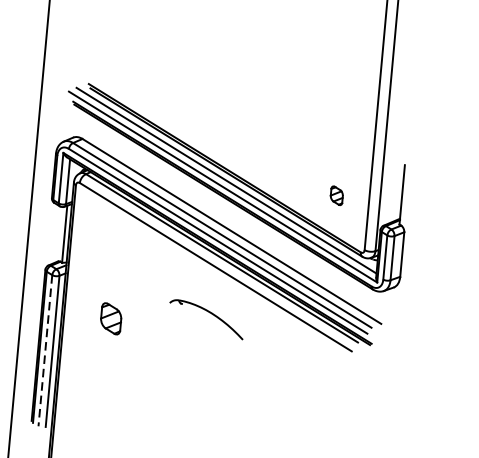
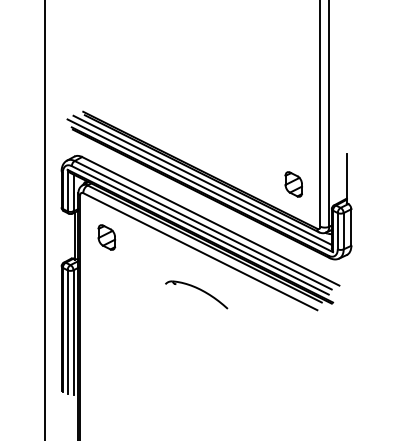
part: (336, 195) -> (293, 184), size x1.67
part: (110, 318) -> (106, 237), moved
line: (45, 350) -> (67, 332), dashed -> solid

